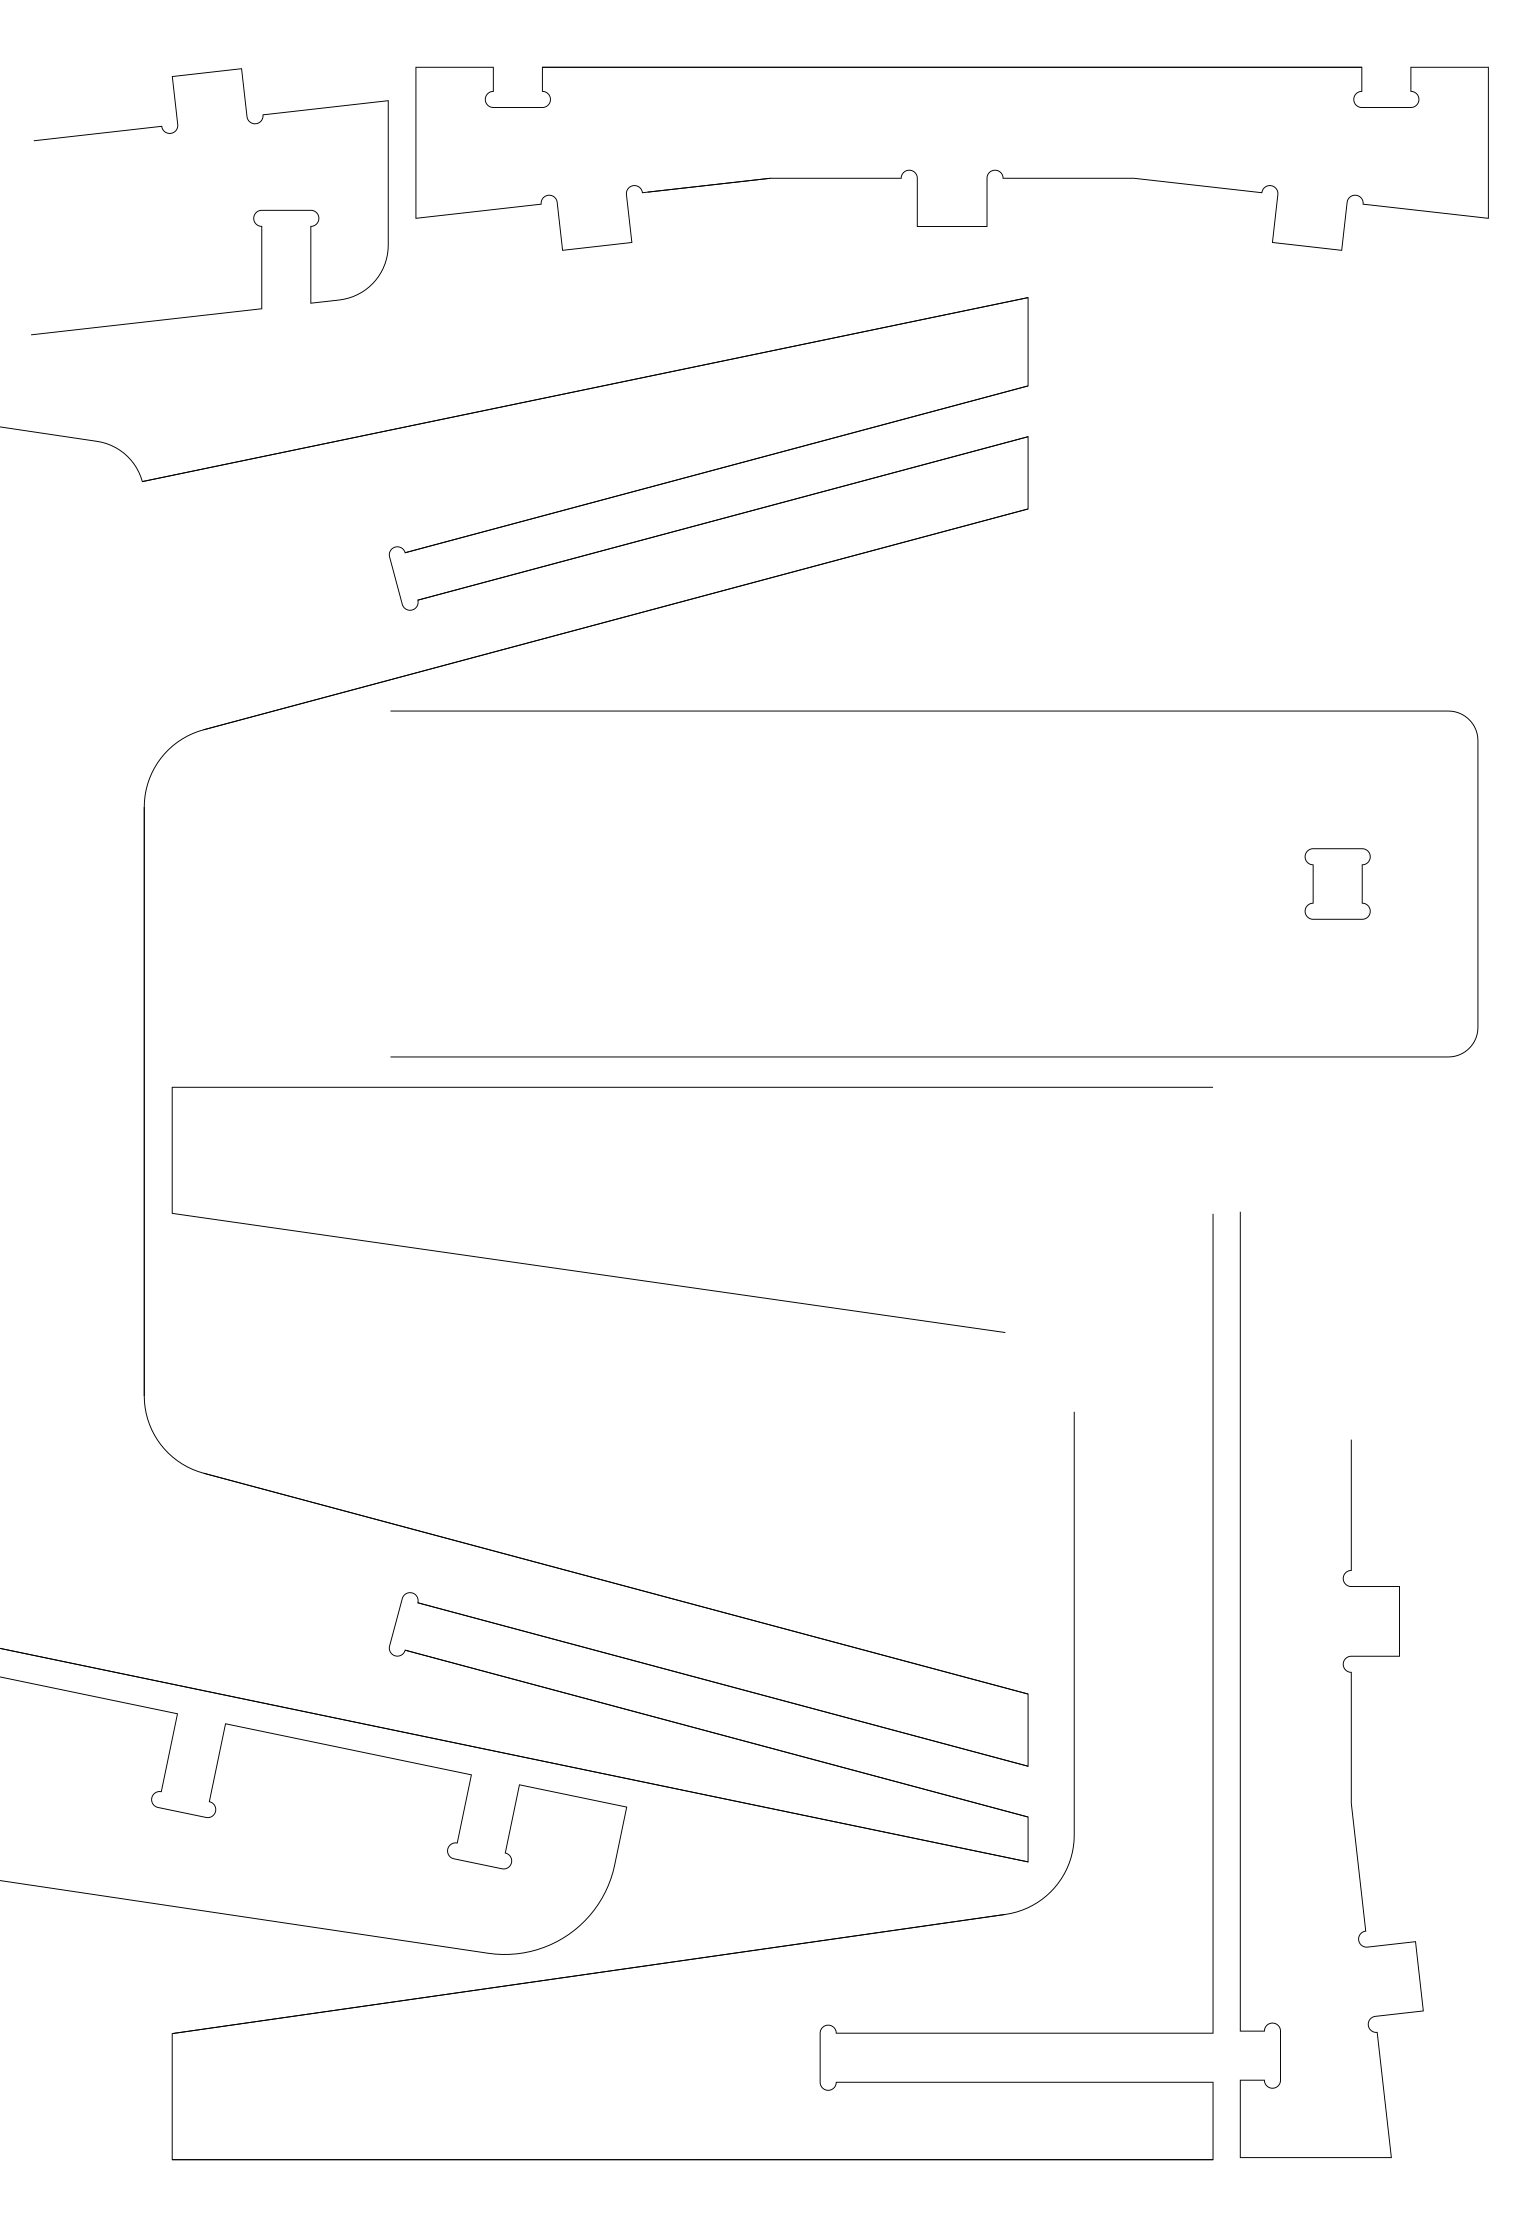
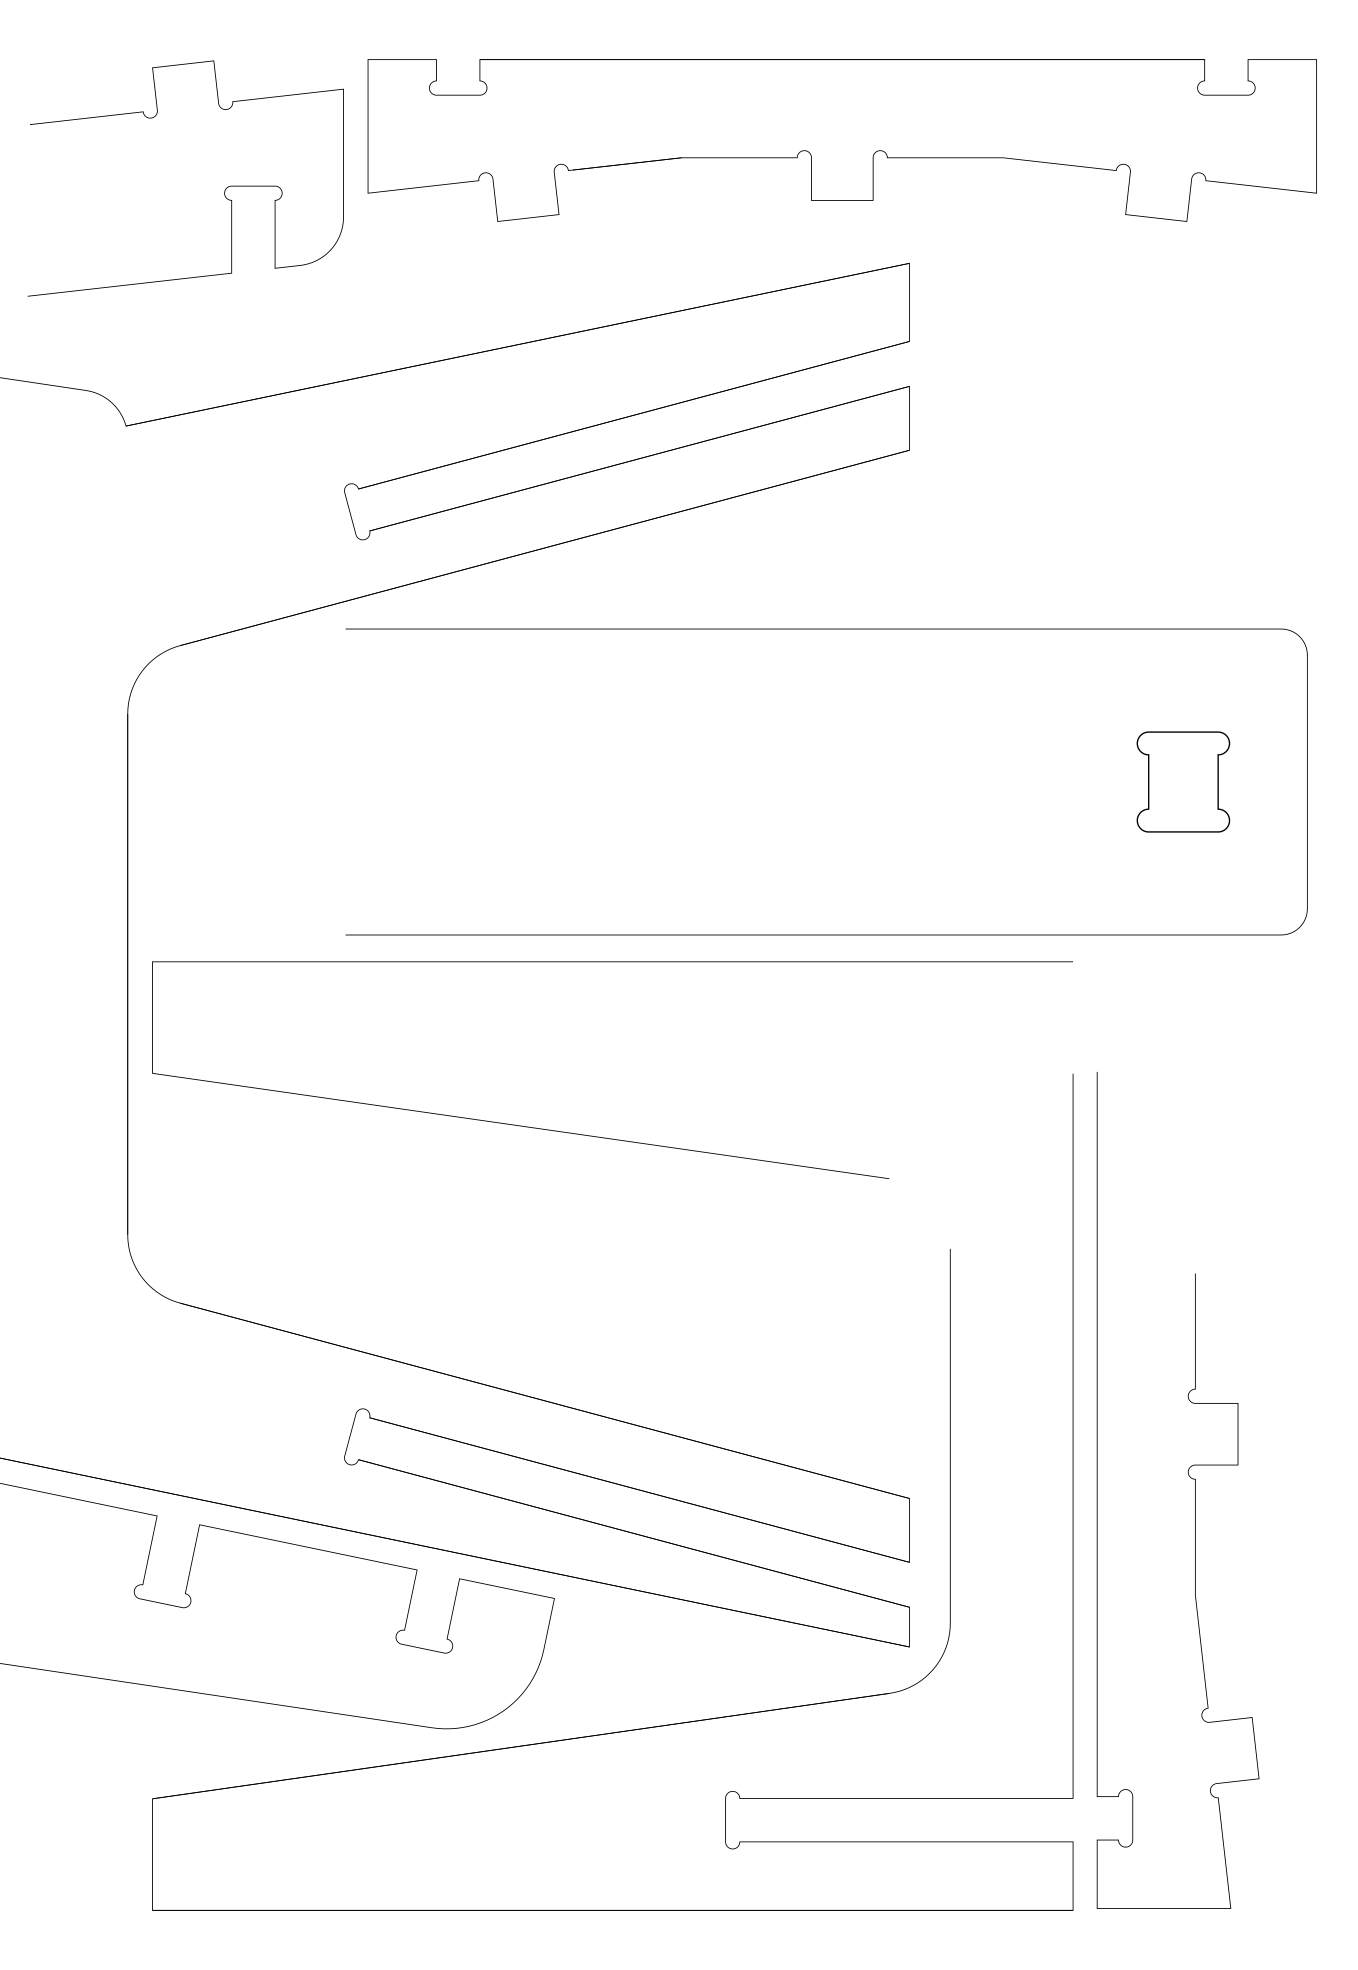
part: (1337, 883) -> (1183, 781), size x1.6

